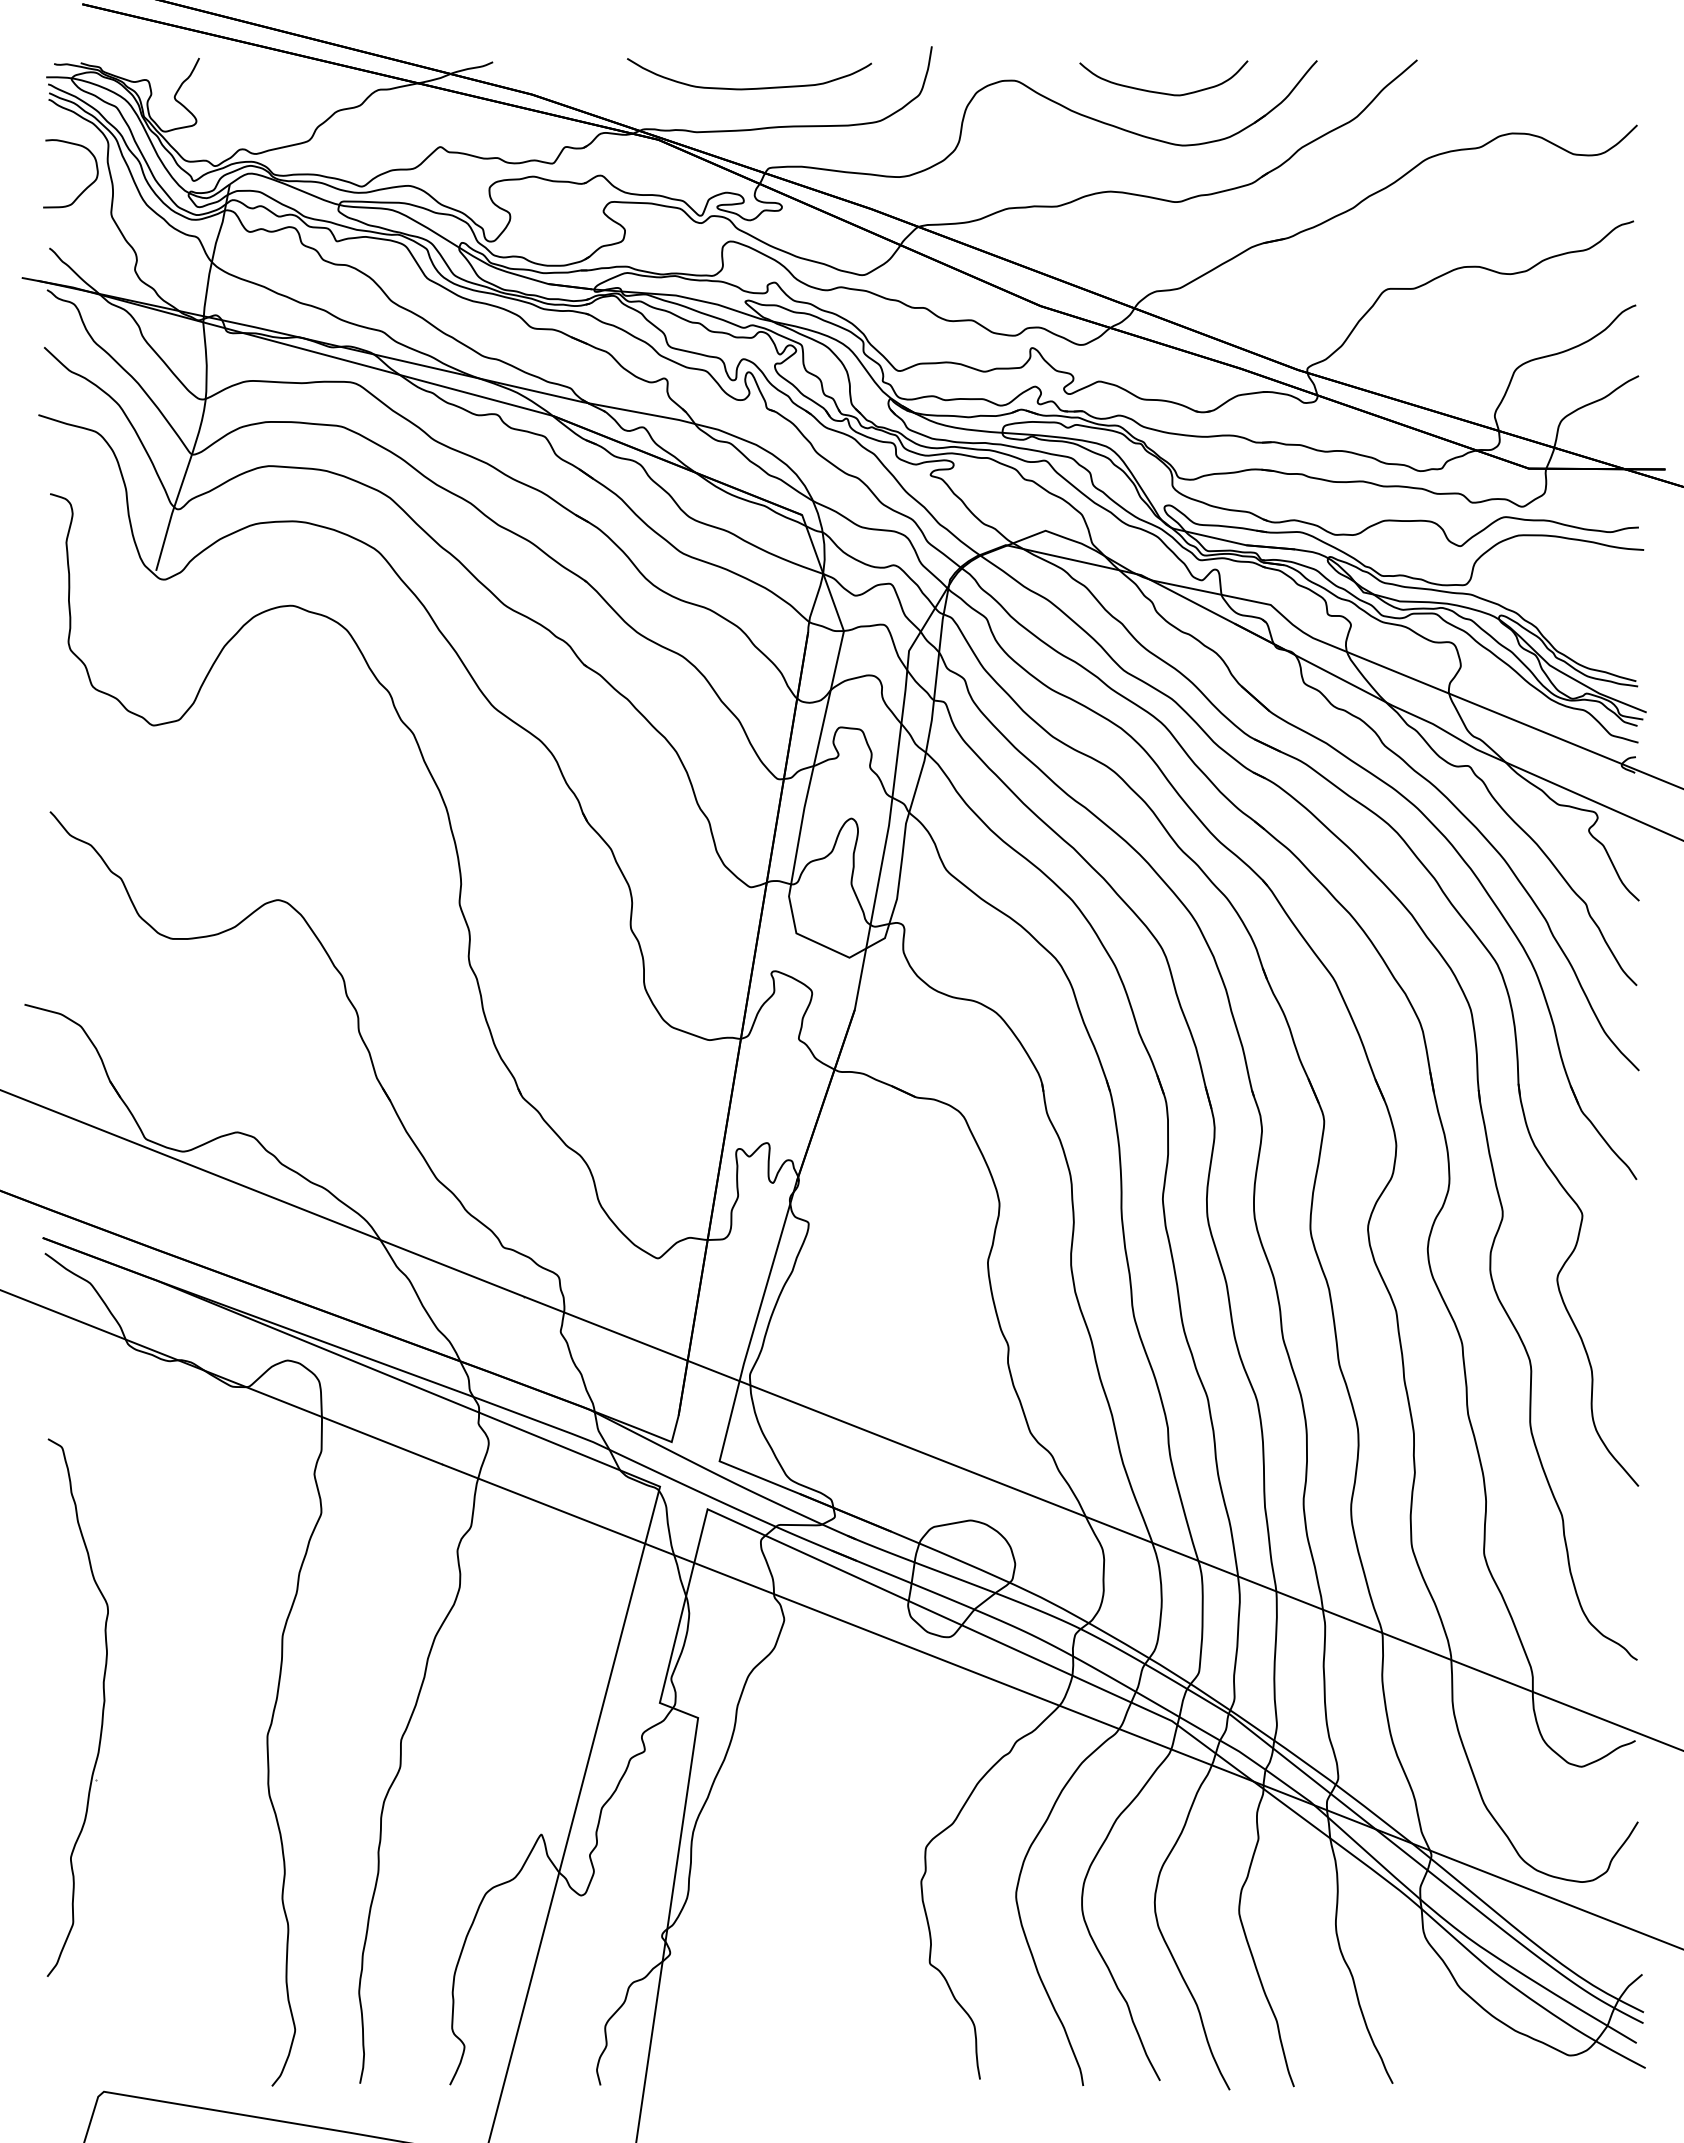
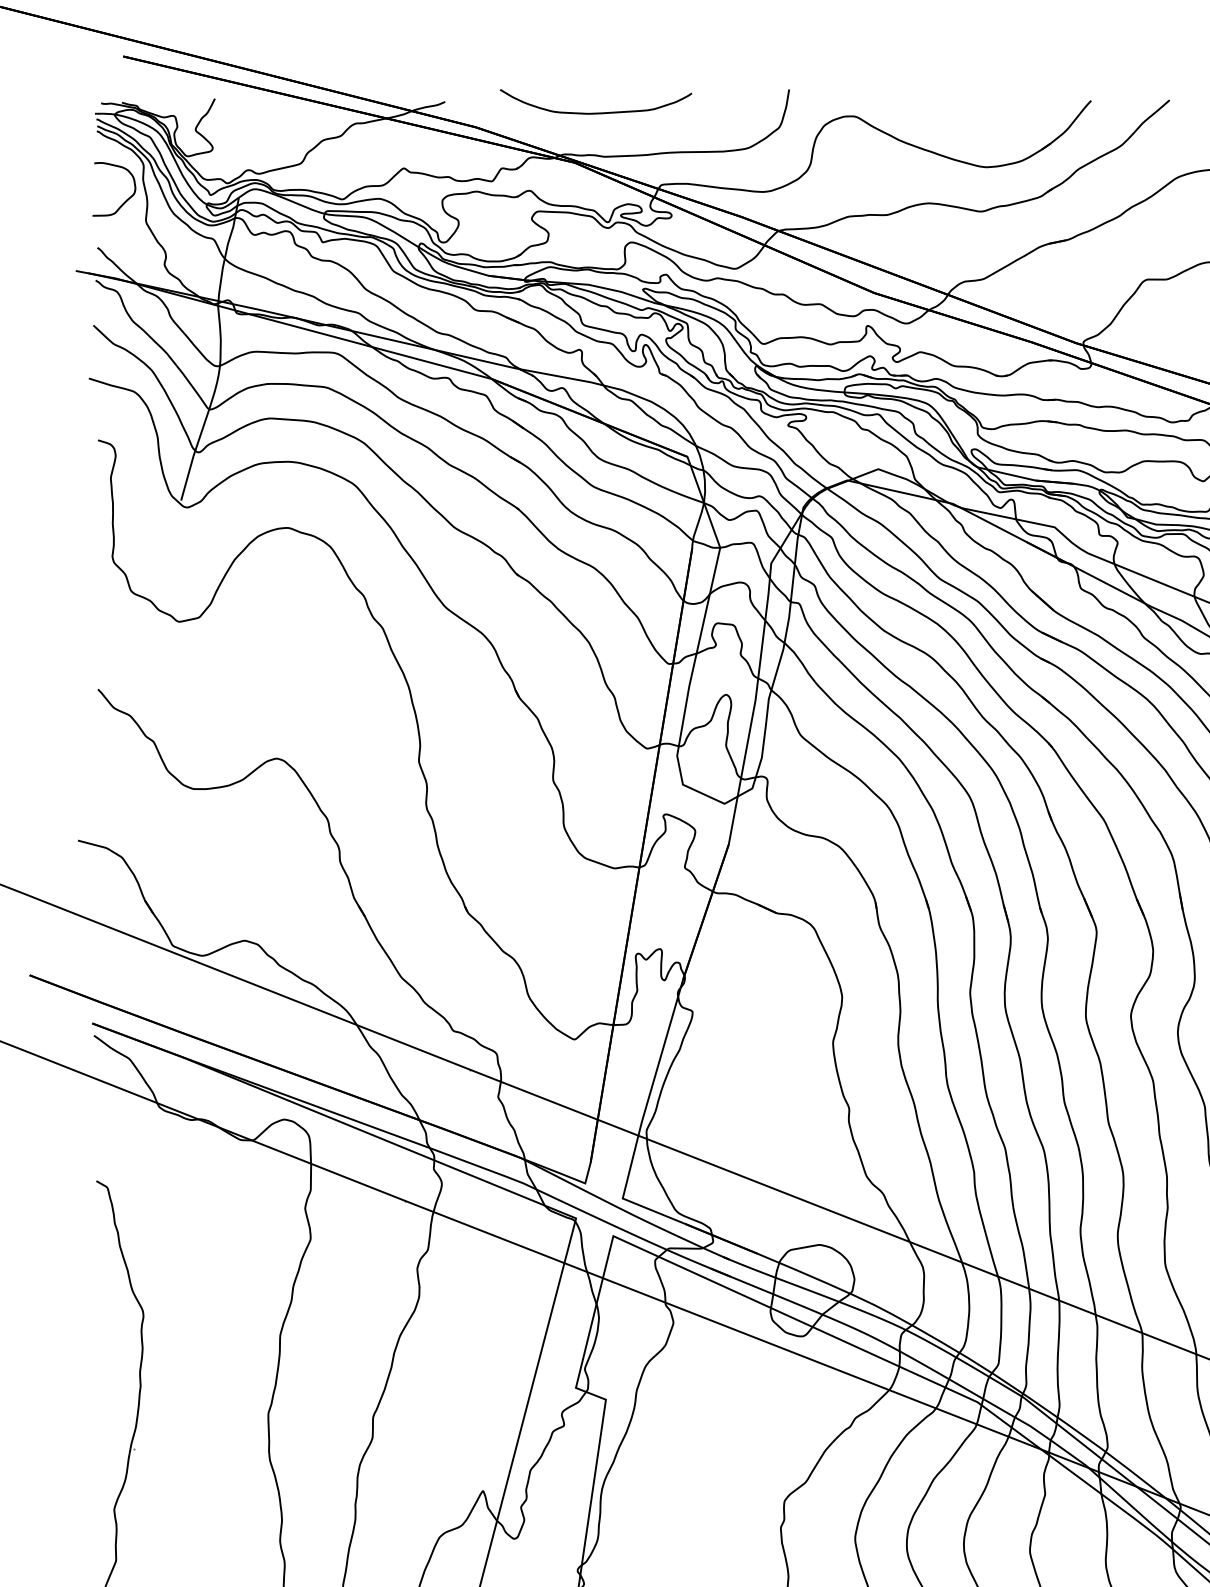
curve: (749, 88) -> (596, 113), moved
curve: (1158, 91) -> (966, 124), removed

